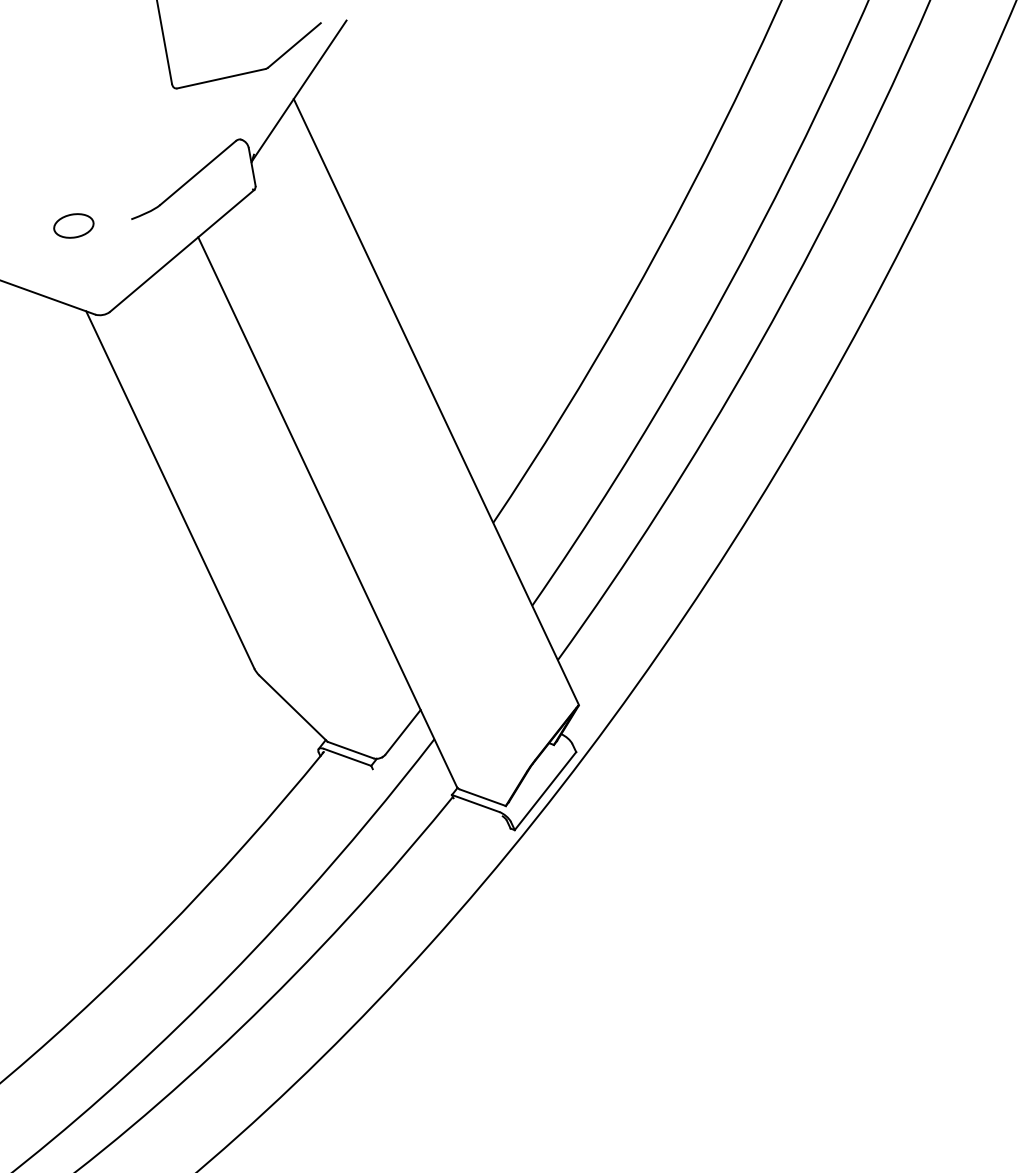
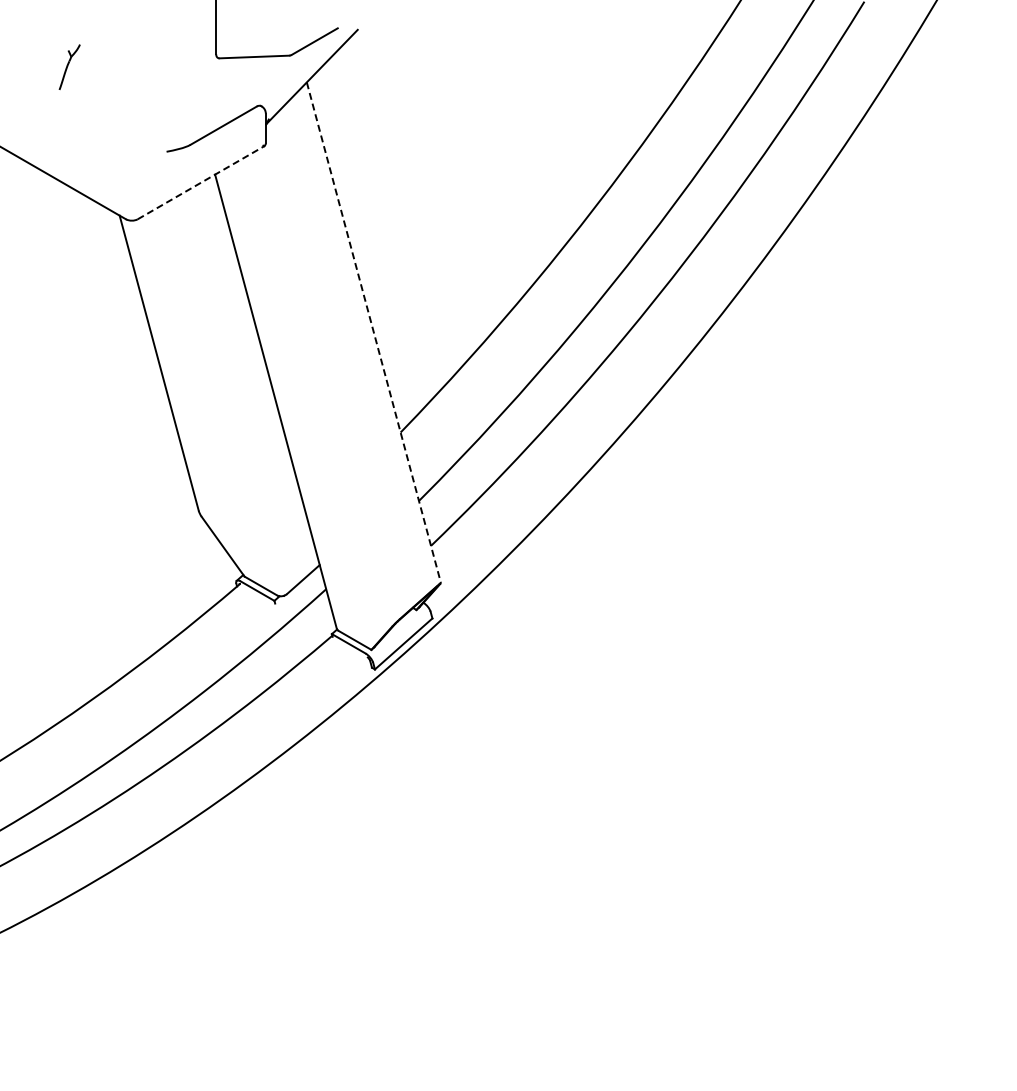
part: (73, 225) -> (121, 148), removed
line: (182, 250) -> (201, 182), solid -> dashed
line: (437, 402) -> (374, 333), solid -> dashed

